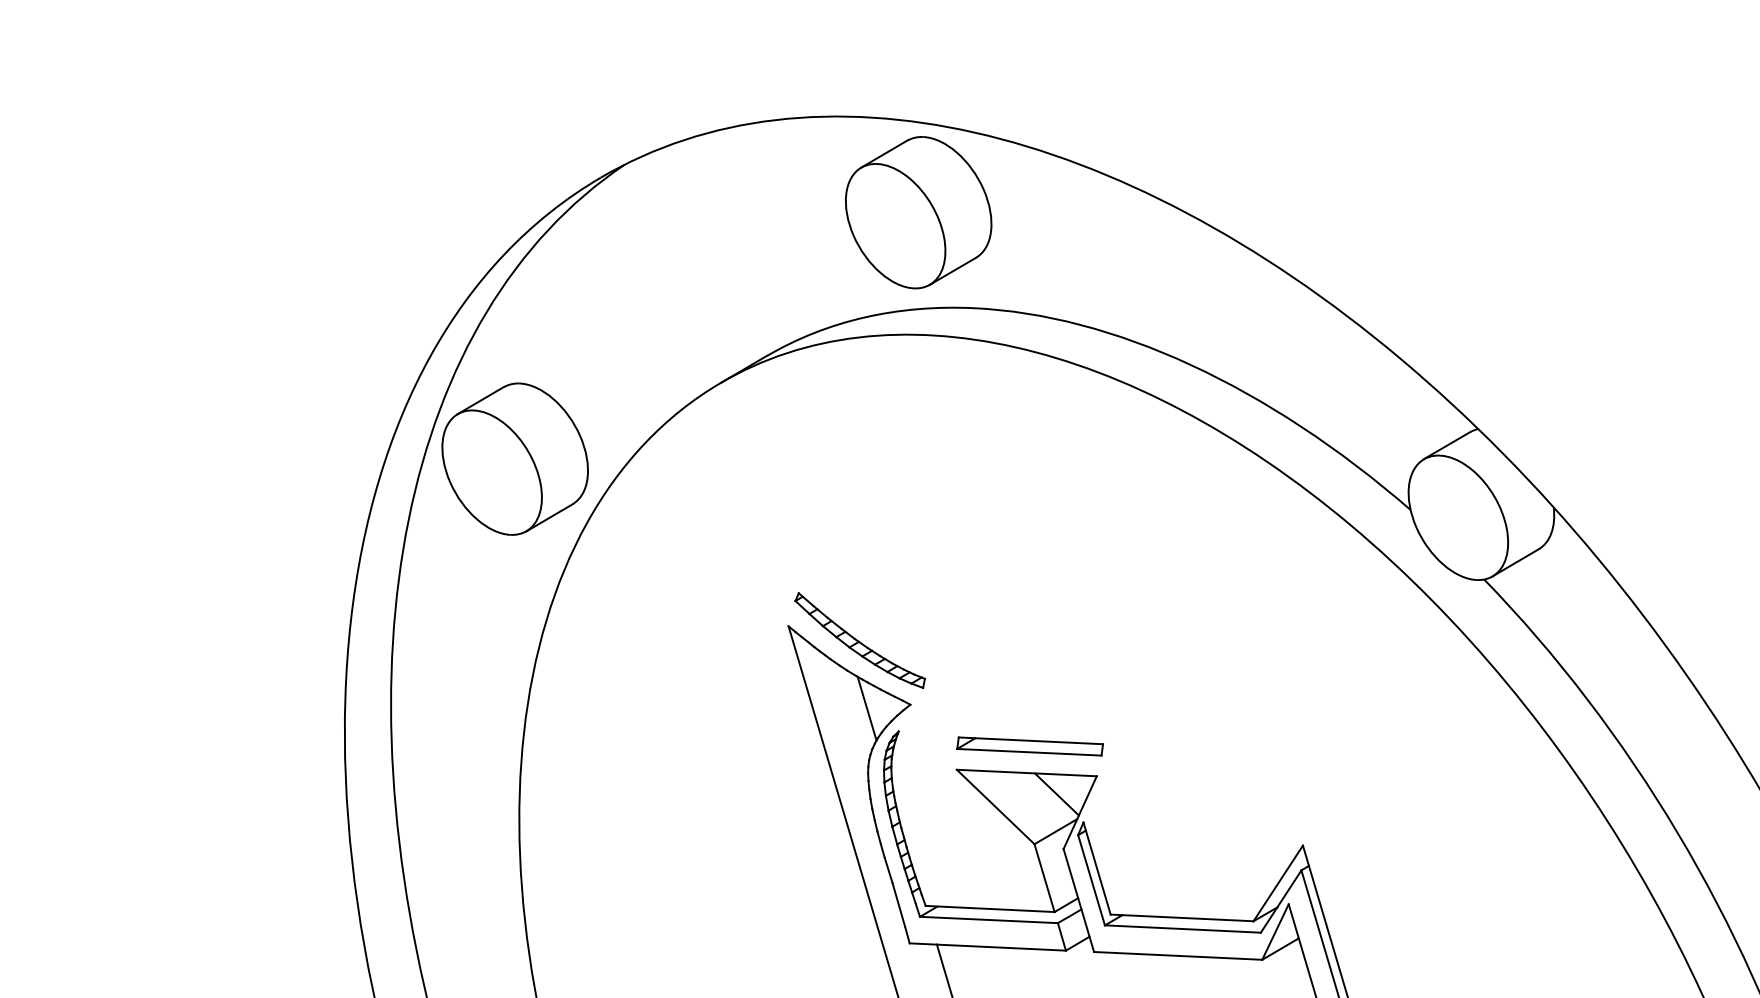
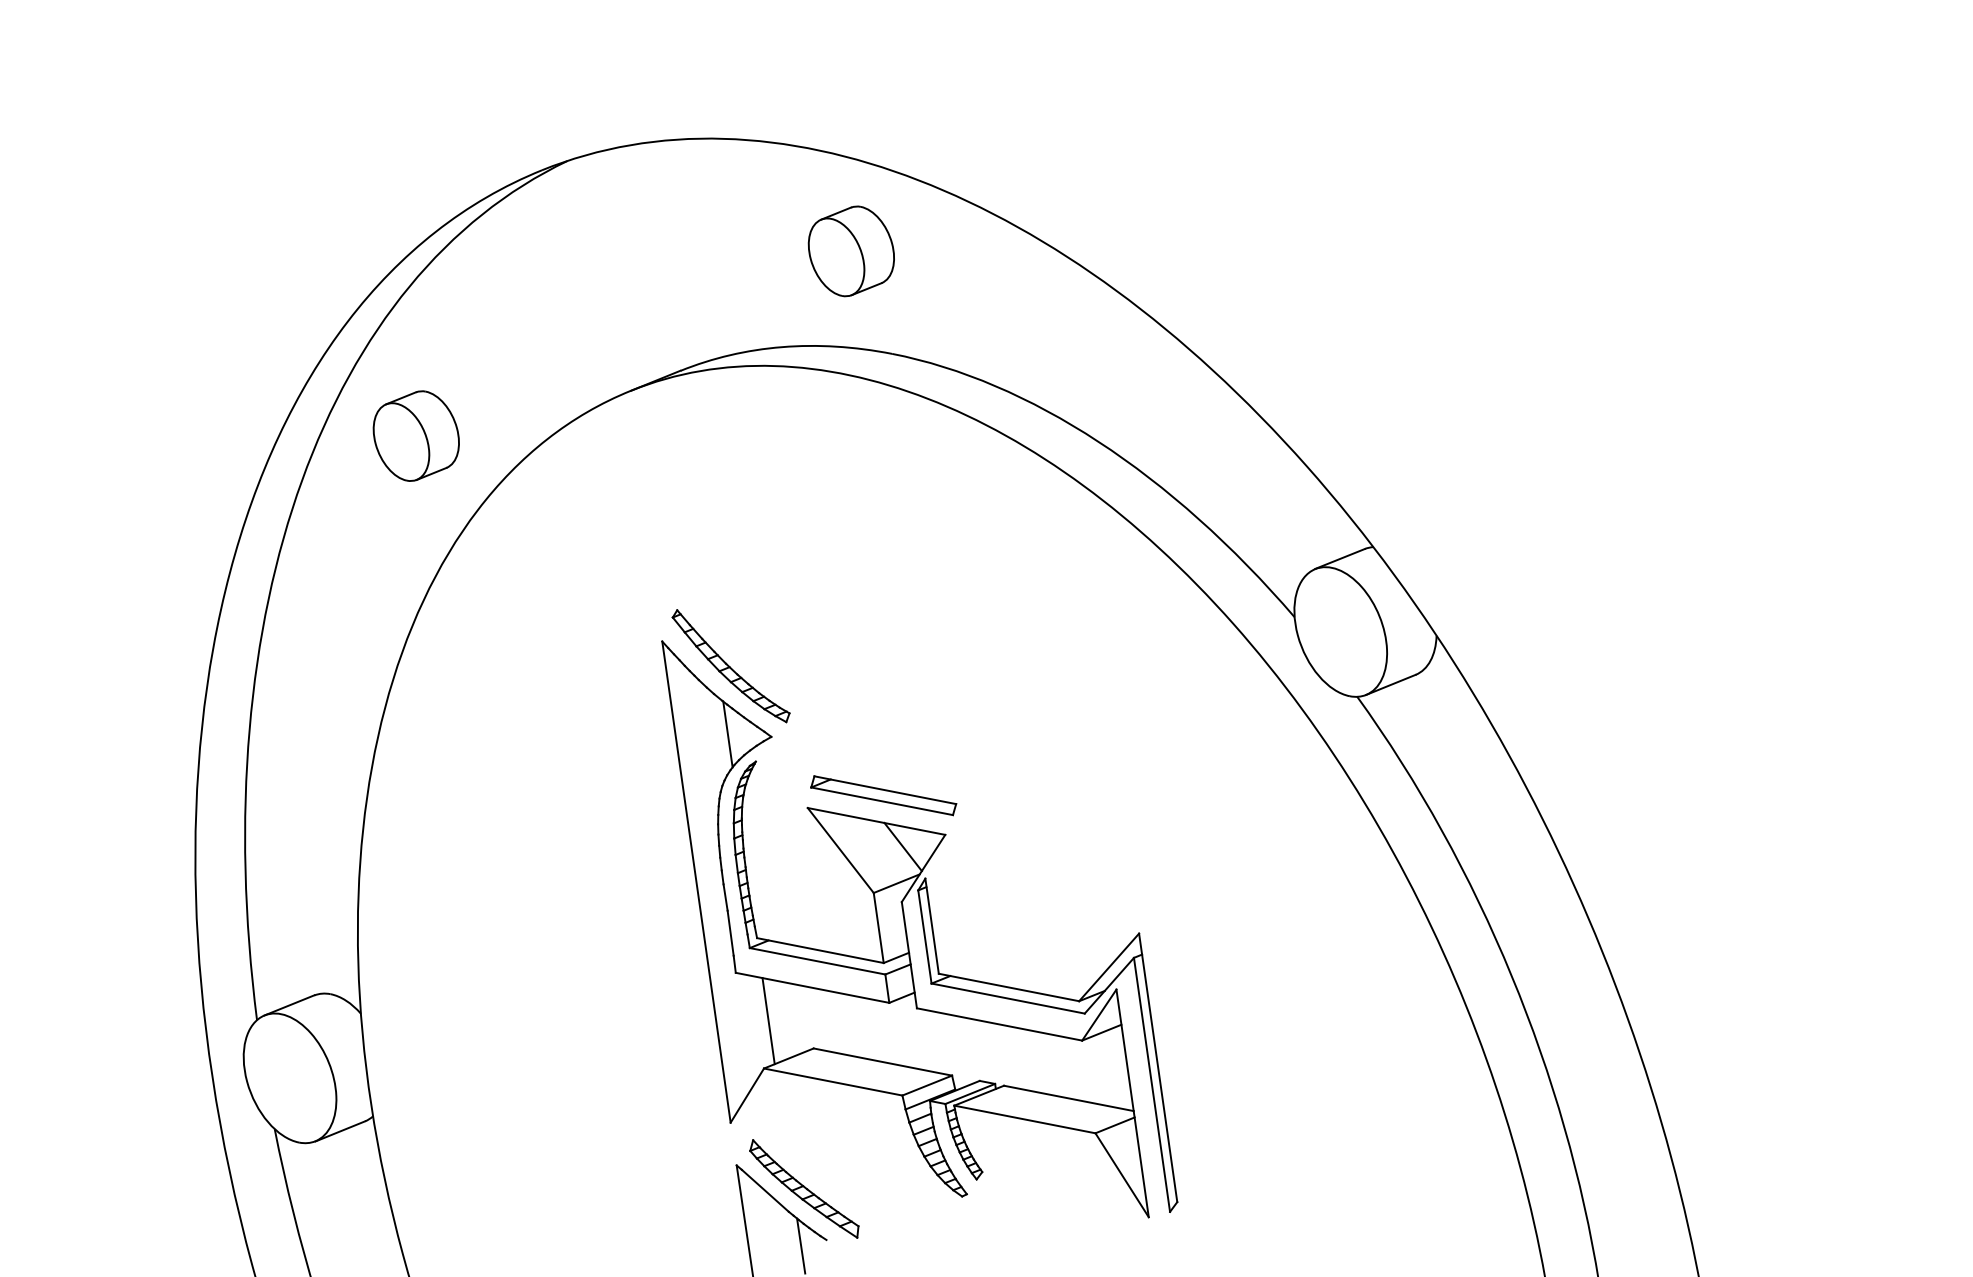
part: (918, 212) -> (851, 251), size x0.6
part: (515, 458) -> (416, 435), size x0.6

